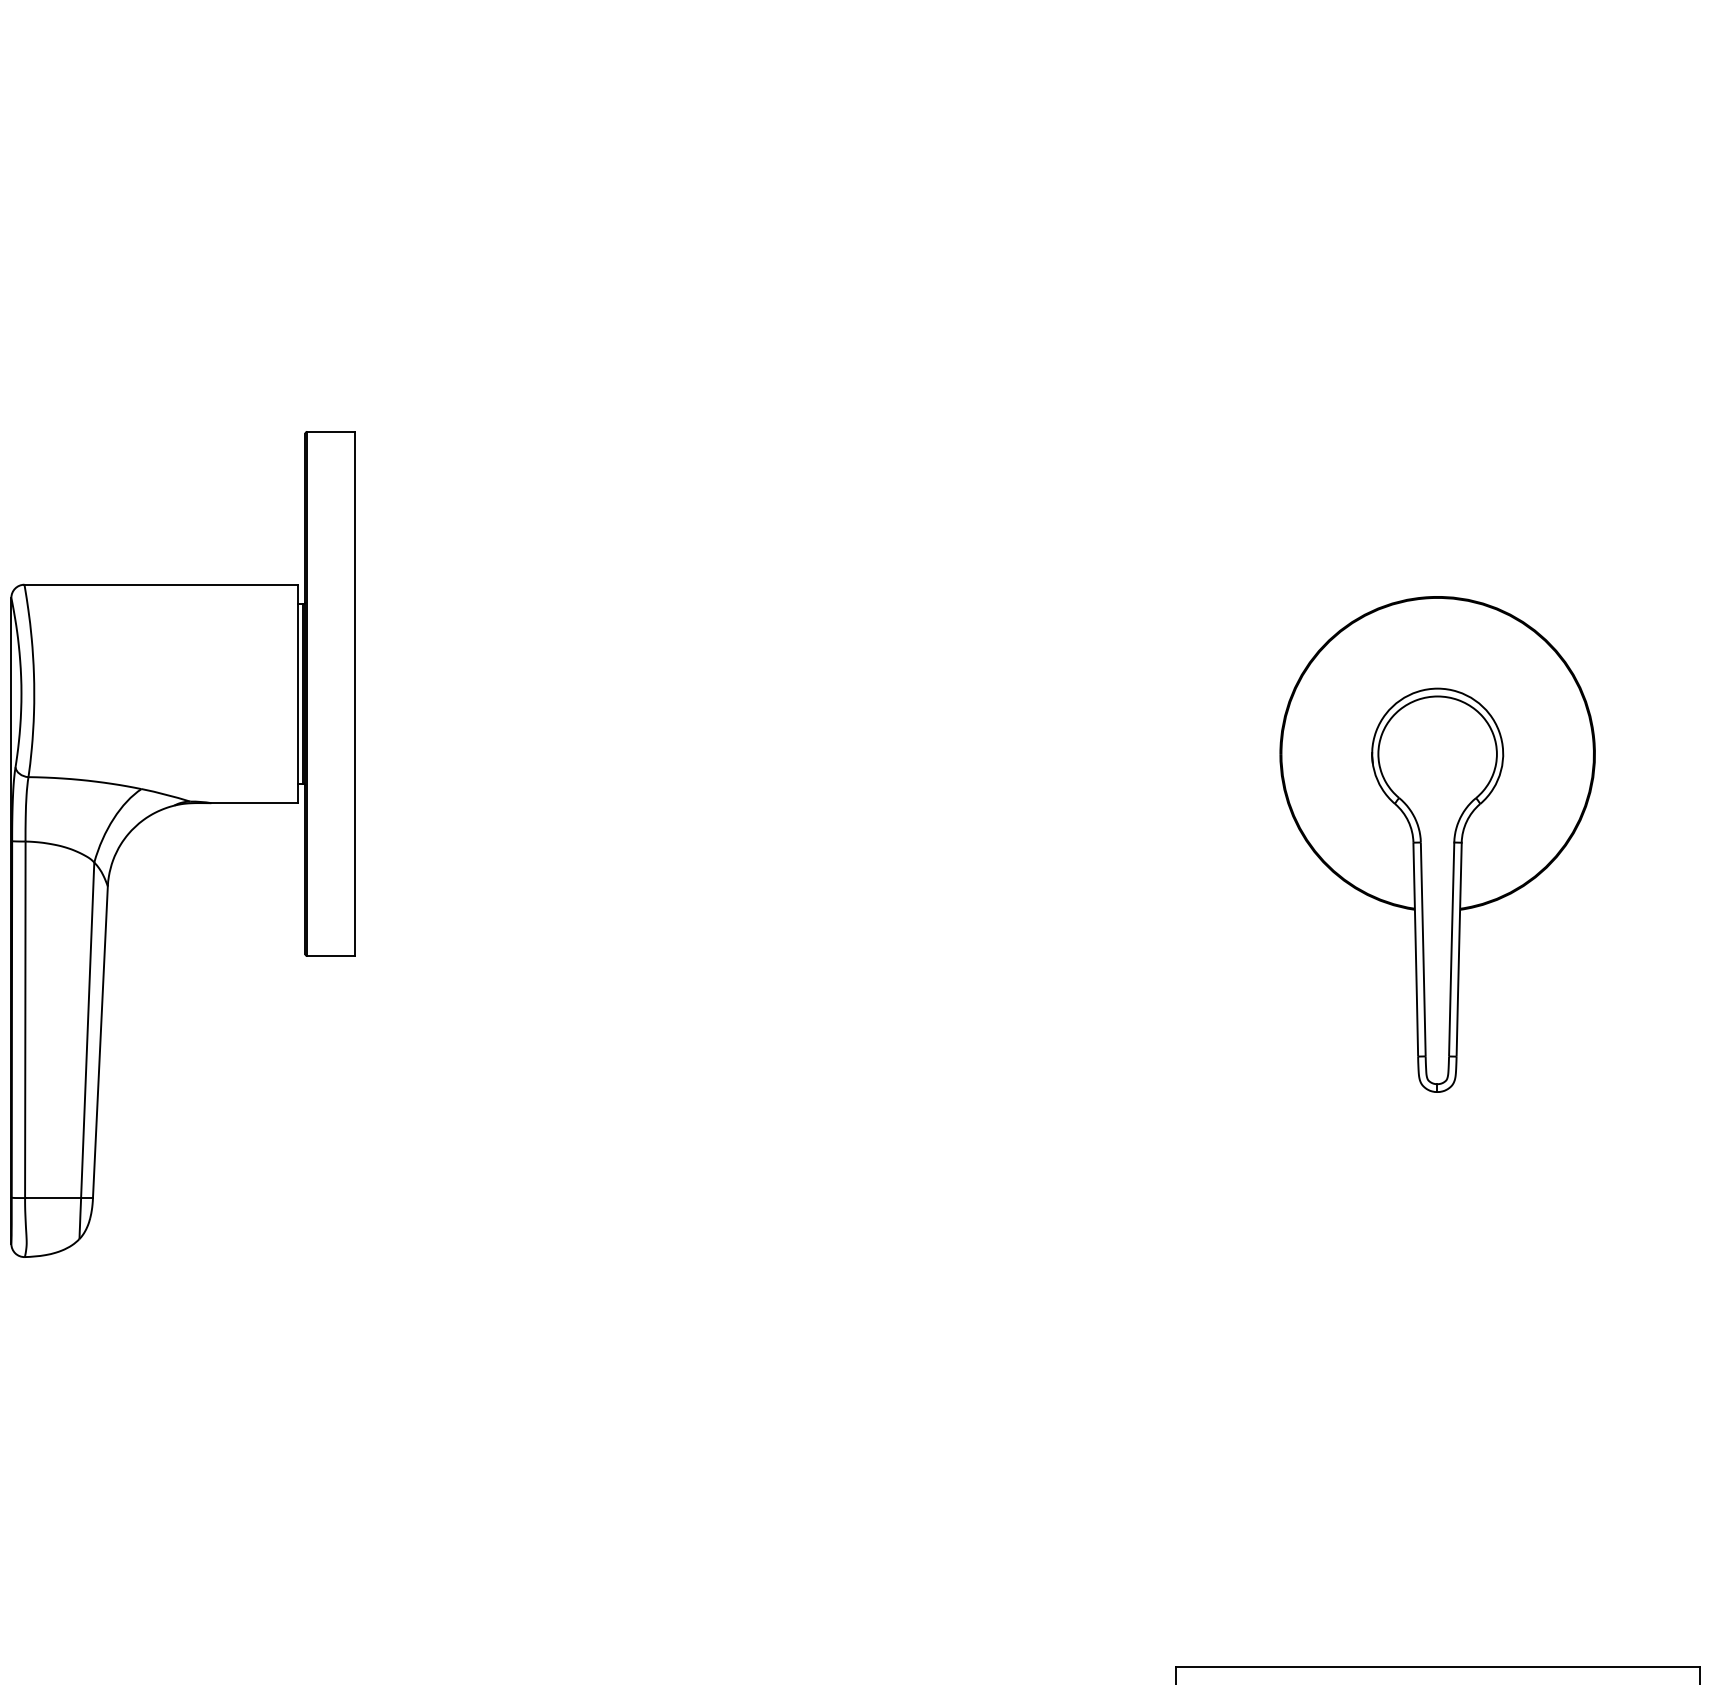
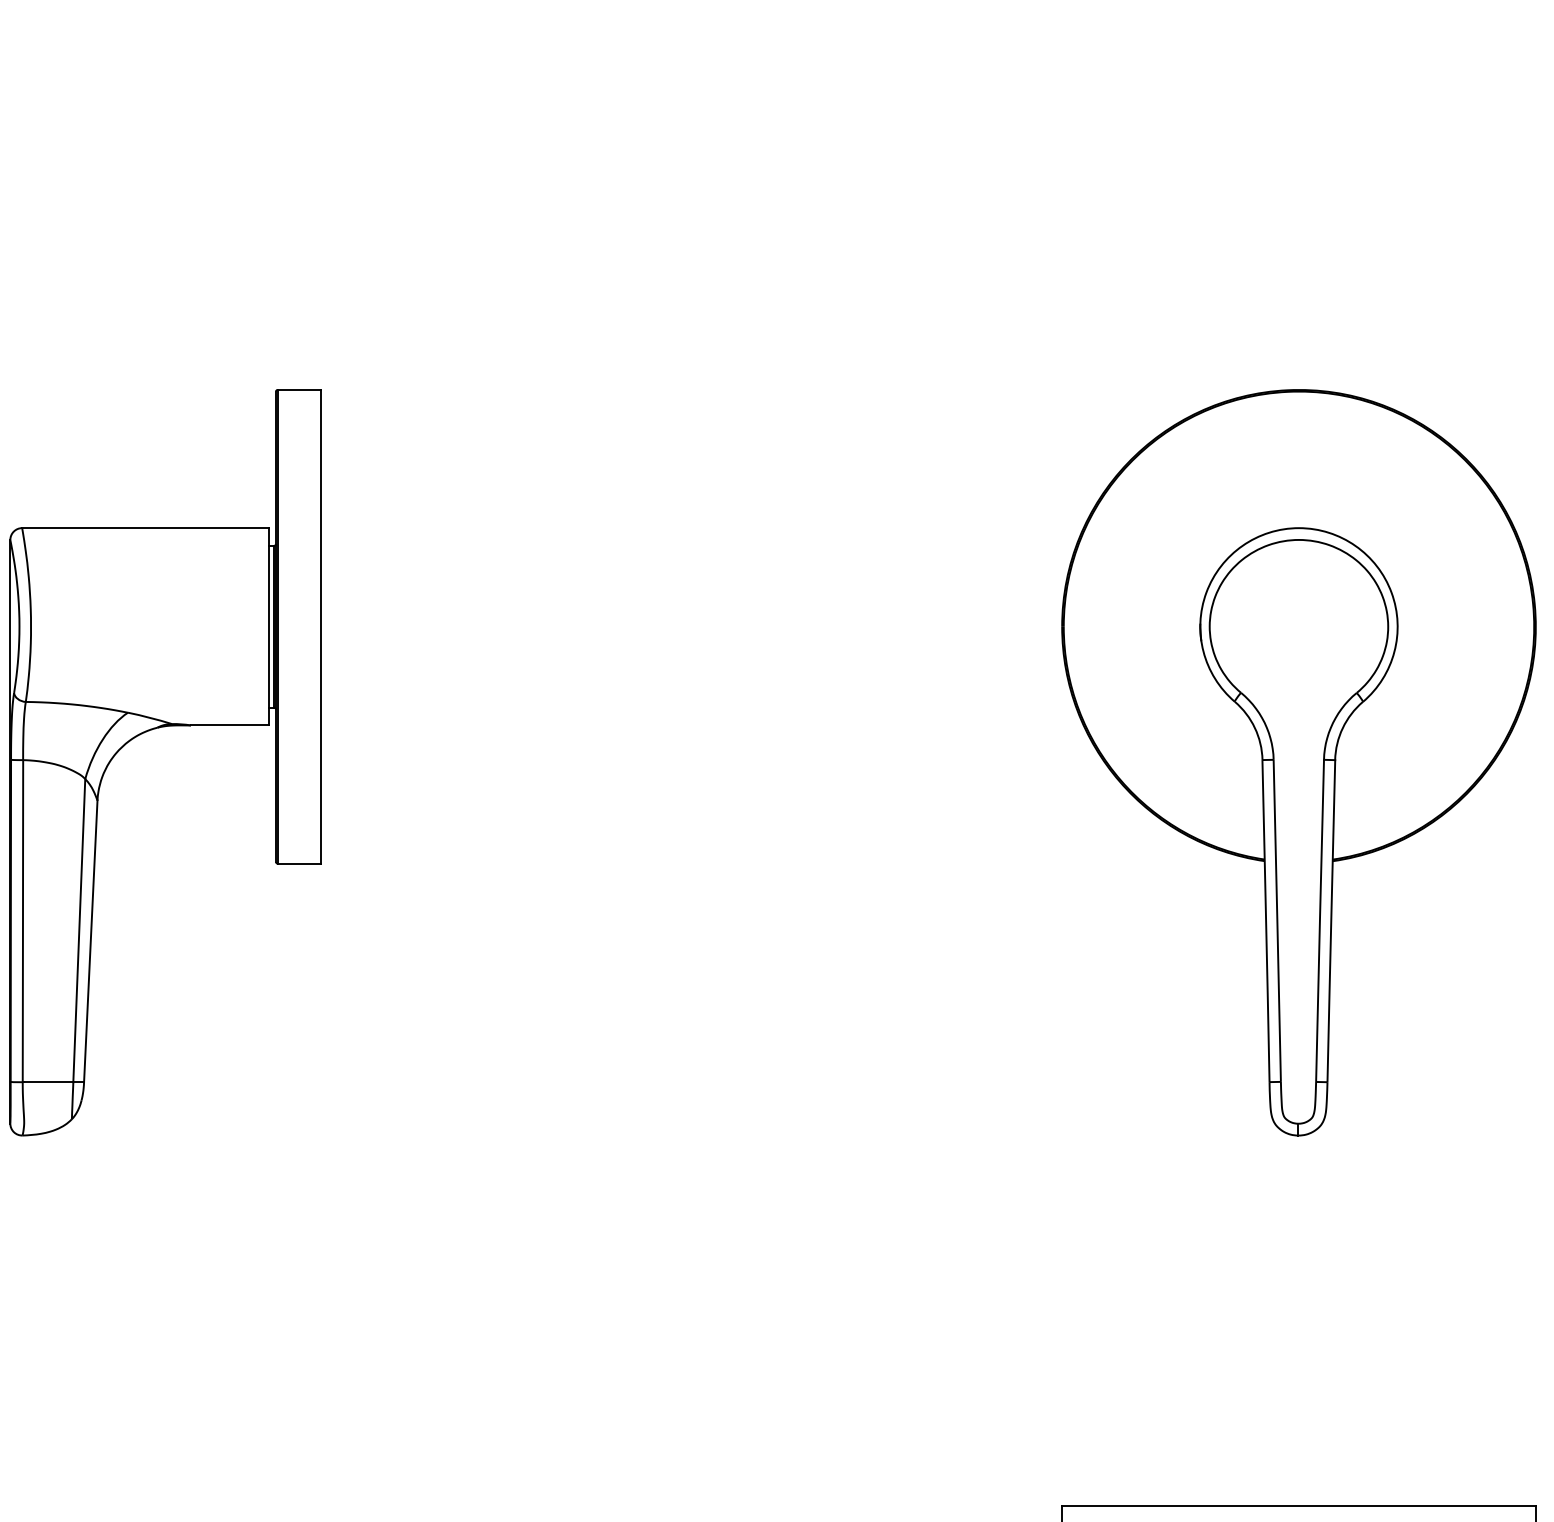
part: (1437, 844) -> (1298, 762), size x1.67

